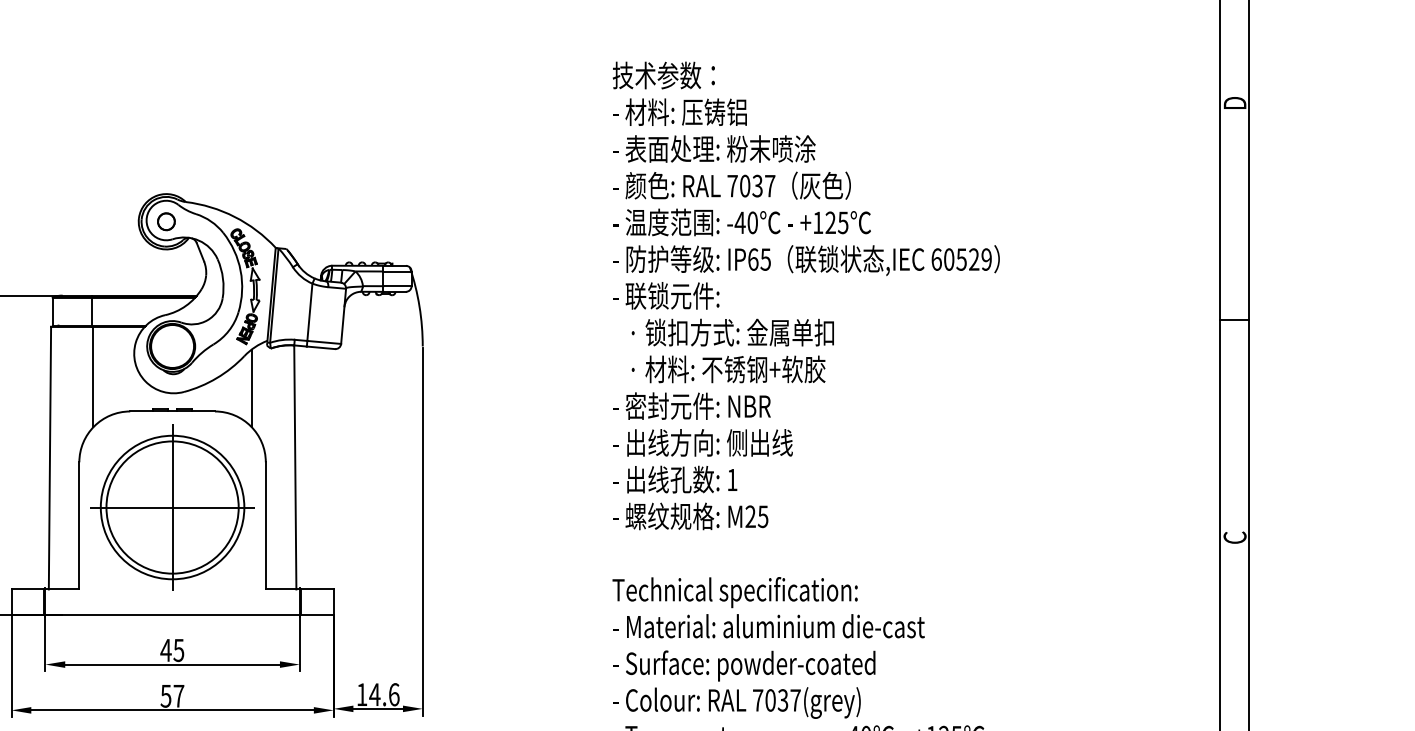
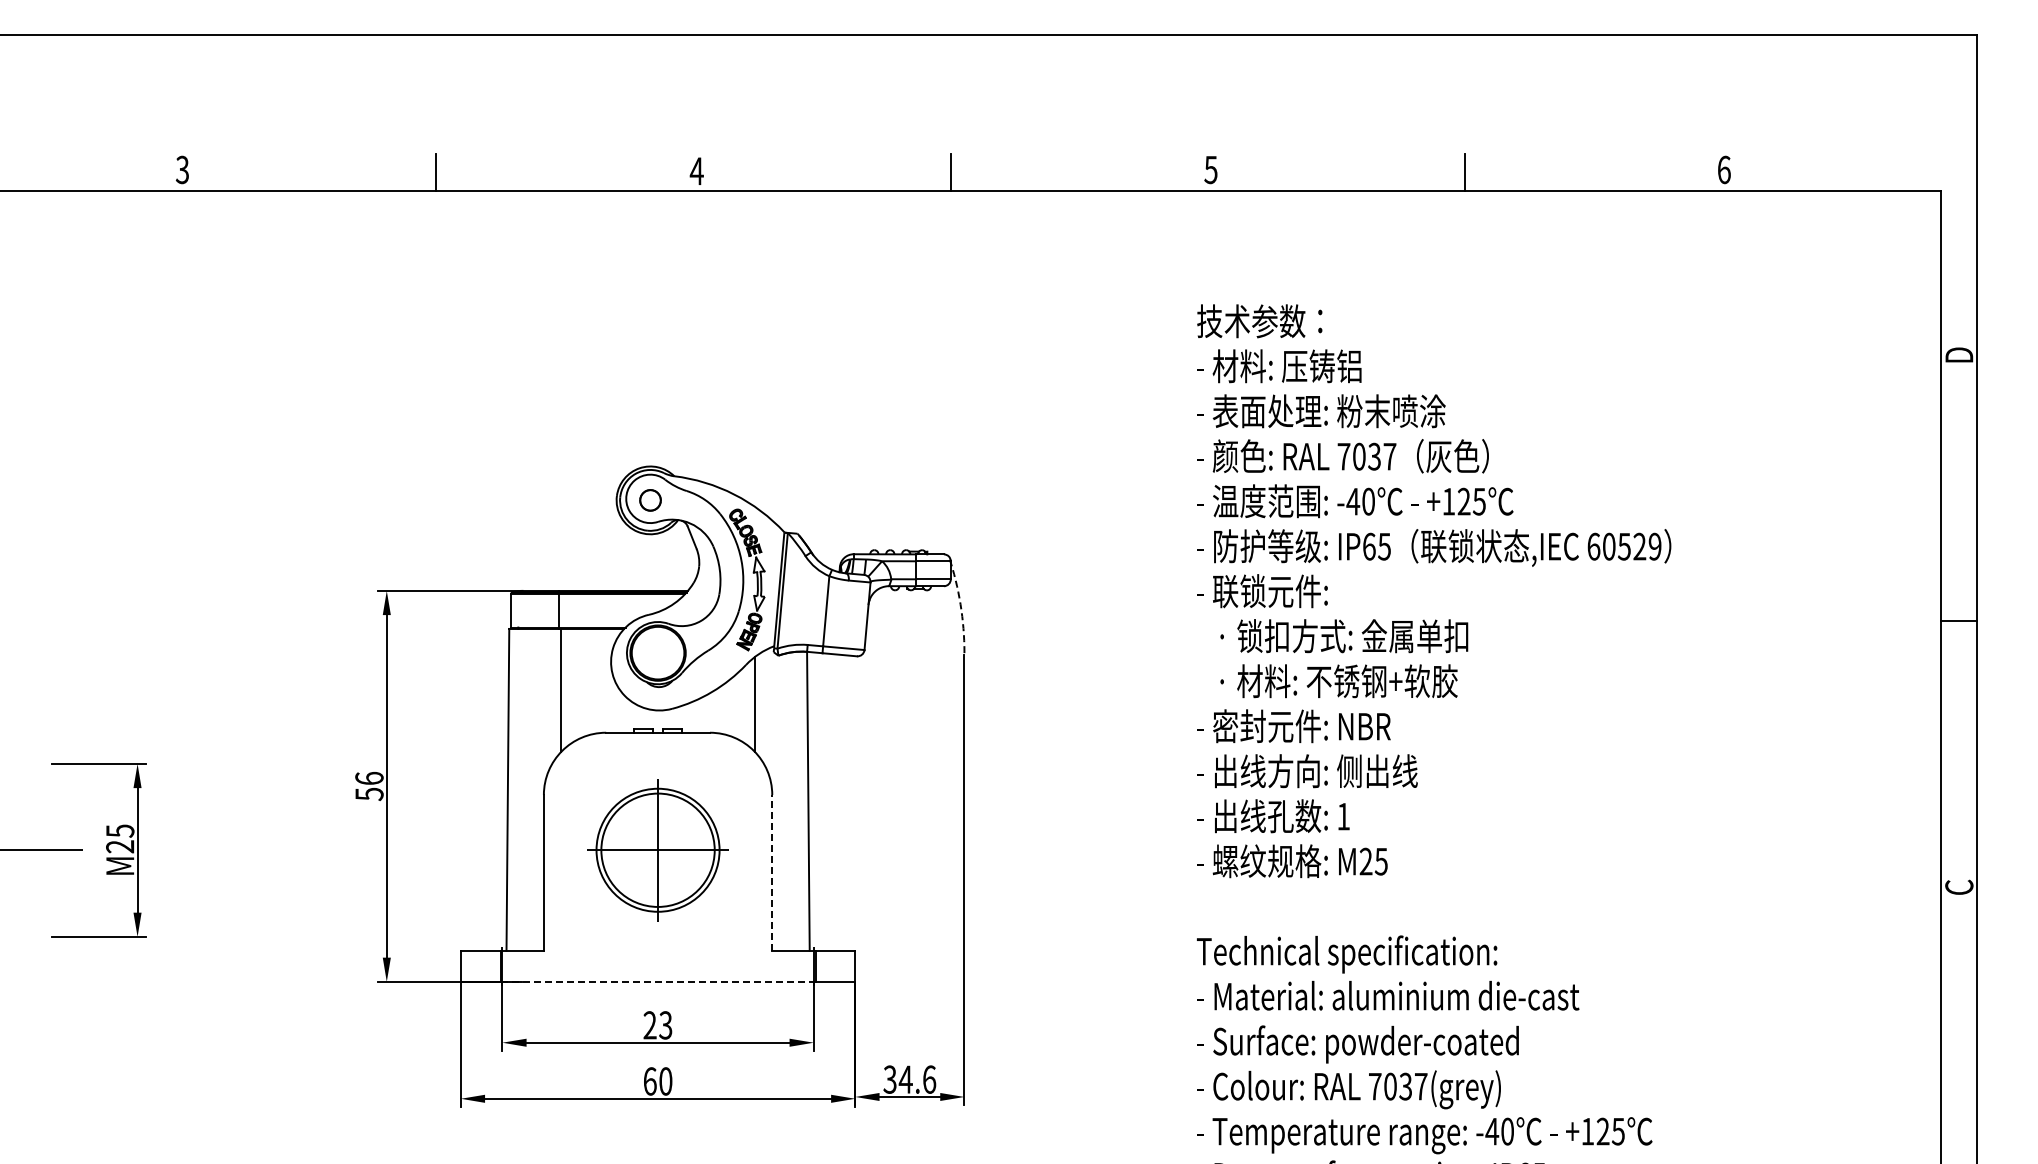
arc: (419, 306) -> (960, 604), solid -> dashed
part: (172, 506) -> (657, 849), size x0.7
line: (266, 525) -> (772, 872), solid -> dashed
line: (172, 614) -> (657, 981), solid -> dashed
text: (172, 650) -> (657, 1025), 45 -> 23
text: (361, 694) -> (889, 1079), 14.6 -> 34.6
text: (172, 696) -> (657, 1081), 57 -> 60

